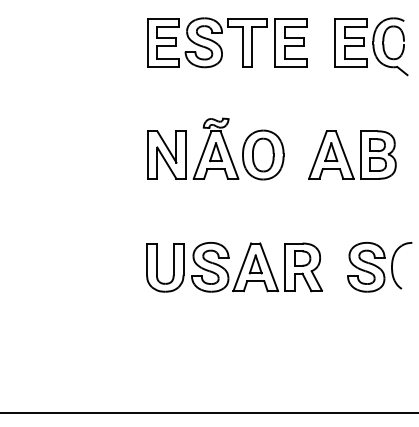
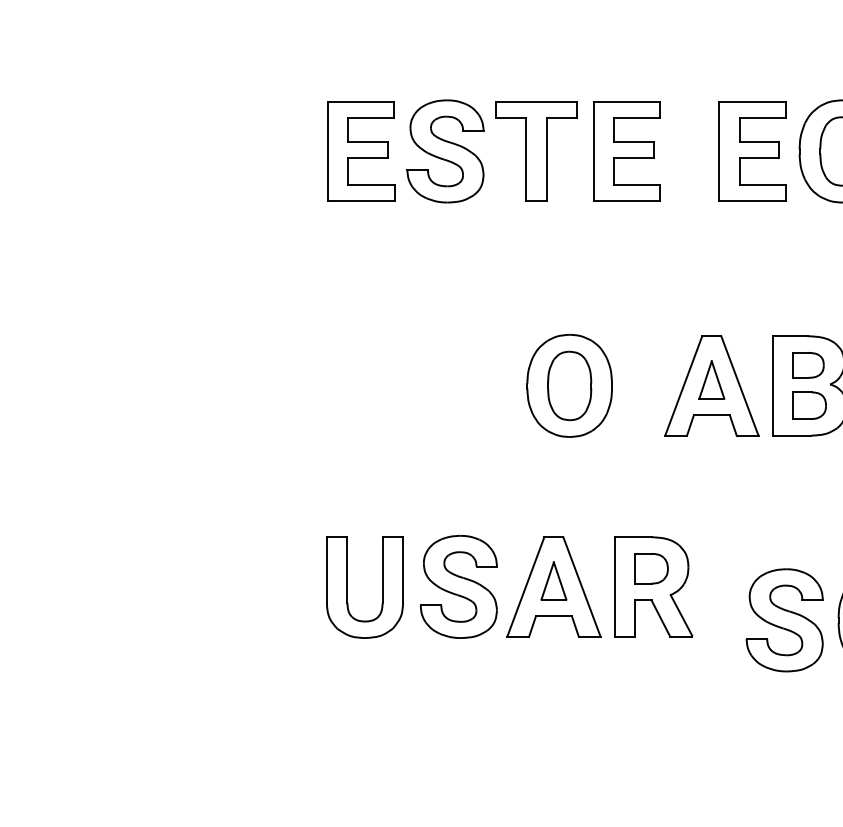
part: (186, 148) -> (409, 372), removed
part: (240, 268) -> (522, 589), moved

